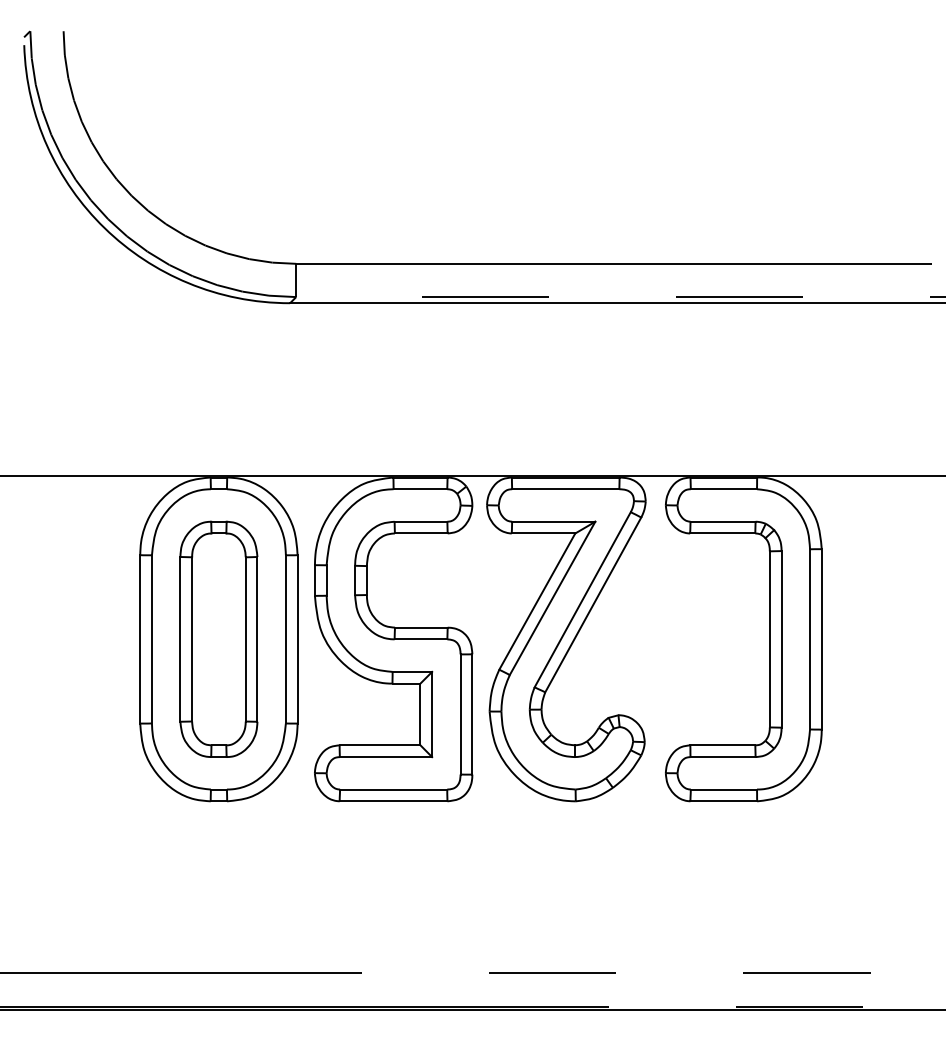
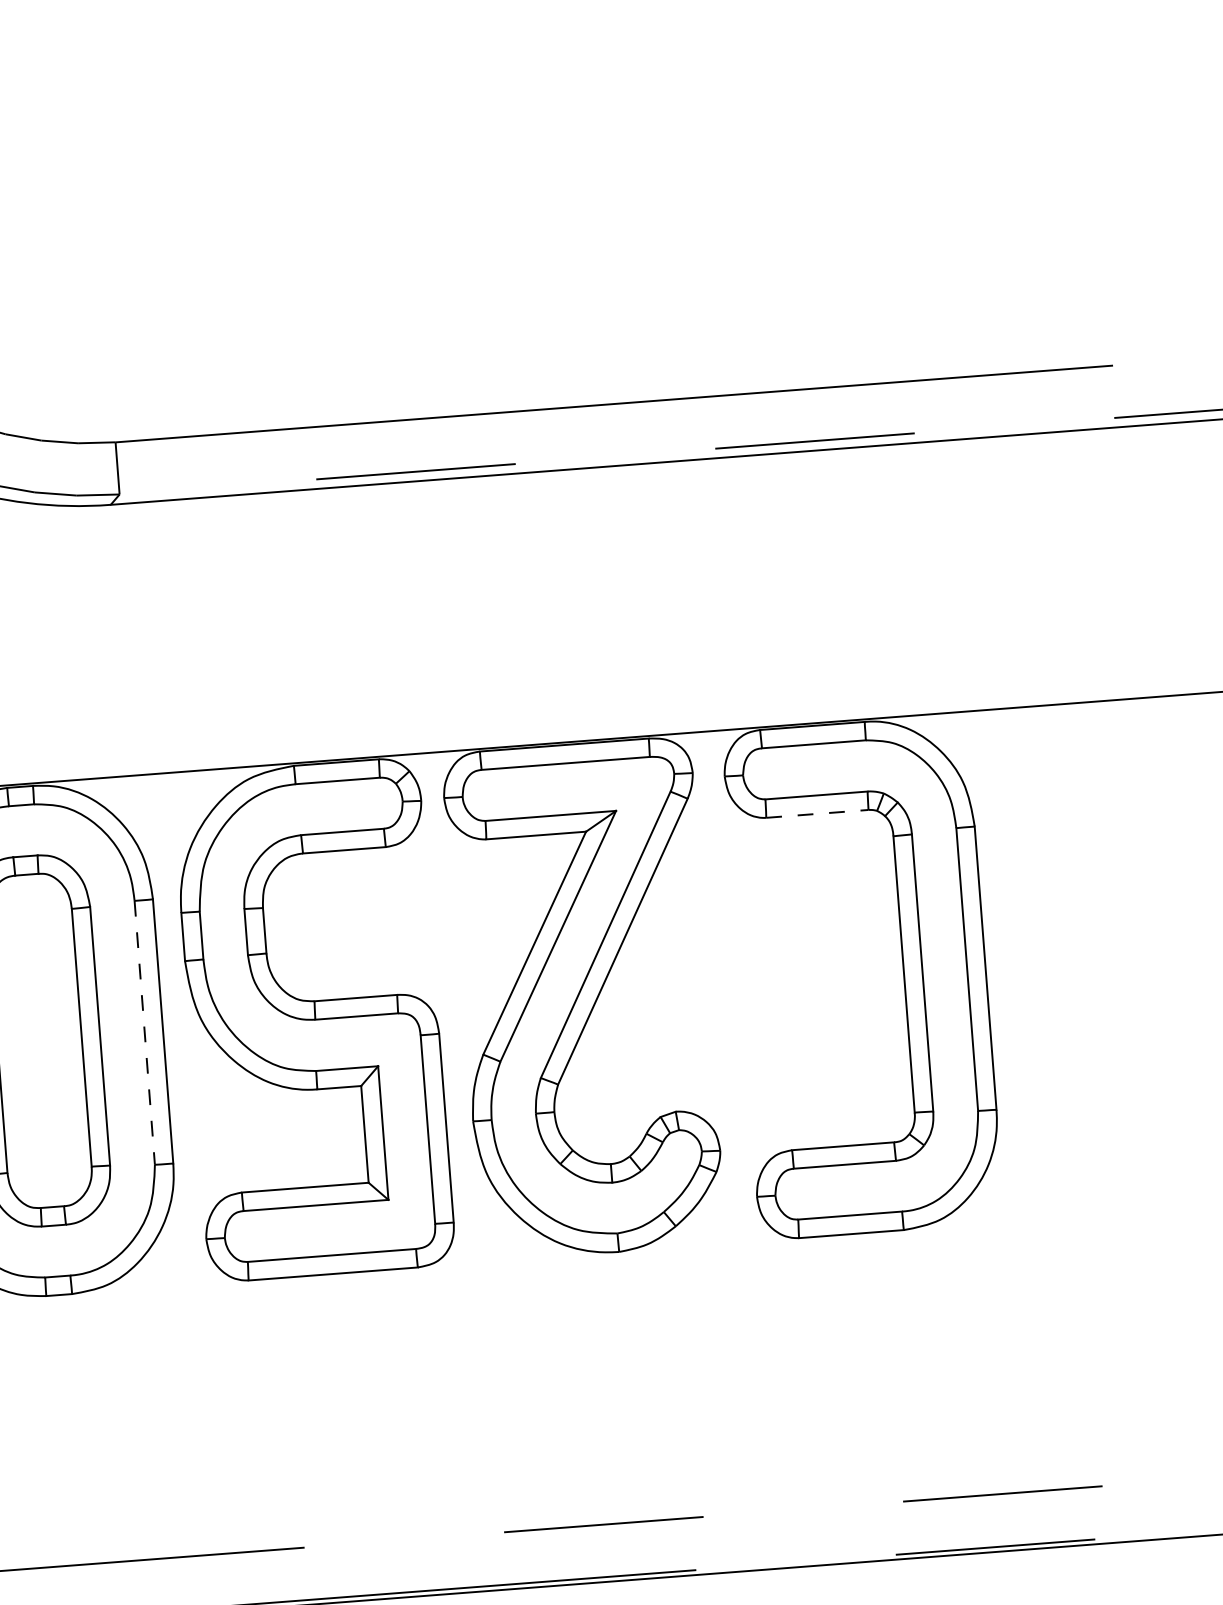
line: (722, 533) -> (817, 813), solid -> dashed
line: (285, 639) -> (144, 1033), solid -> dashed

